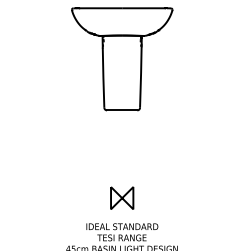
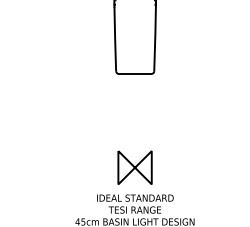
part: (122, 197) -> (135, 166), size x1.4

